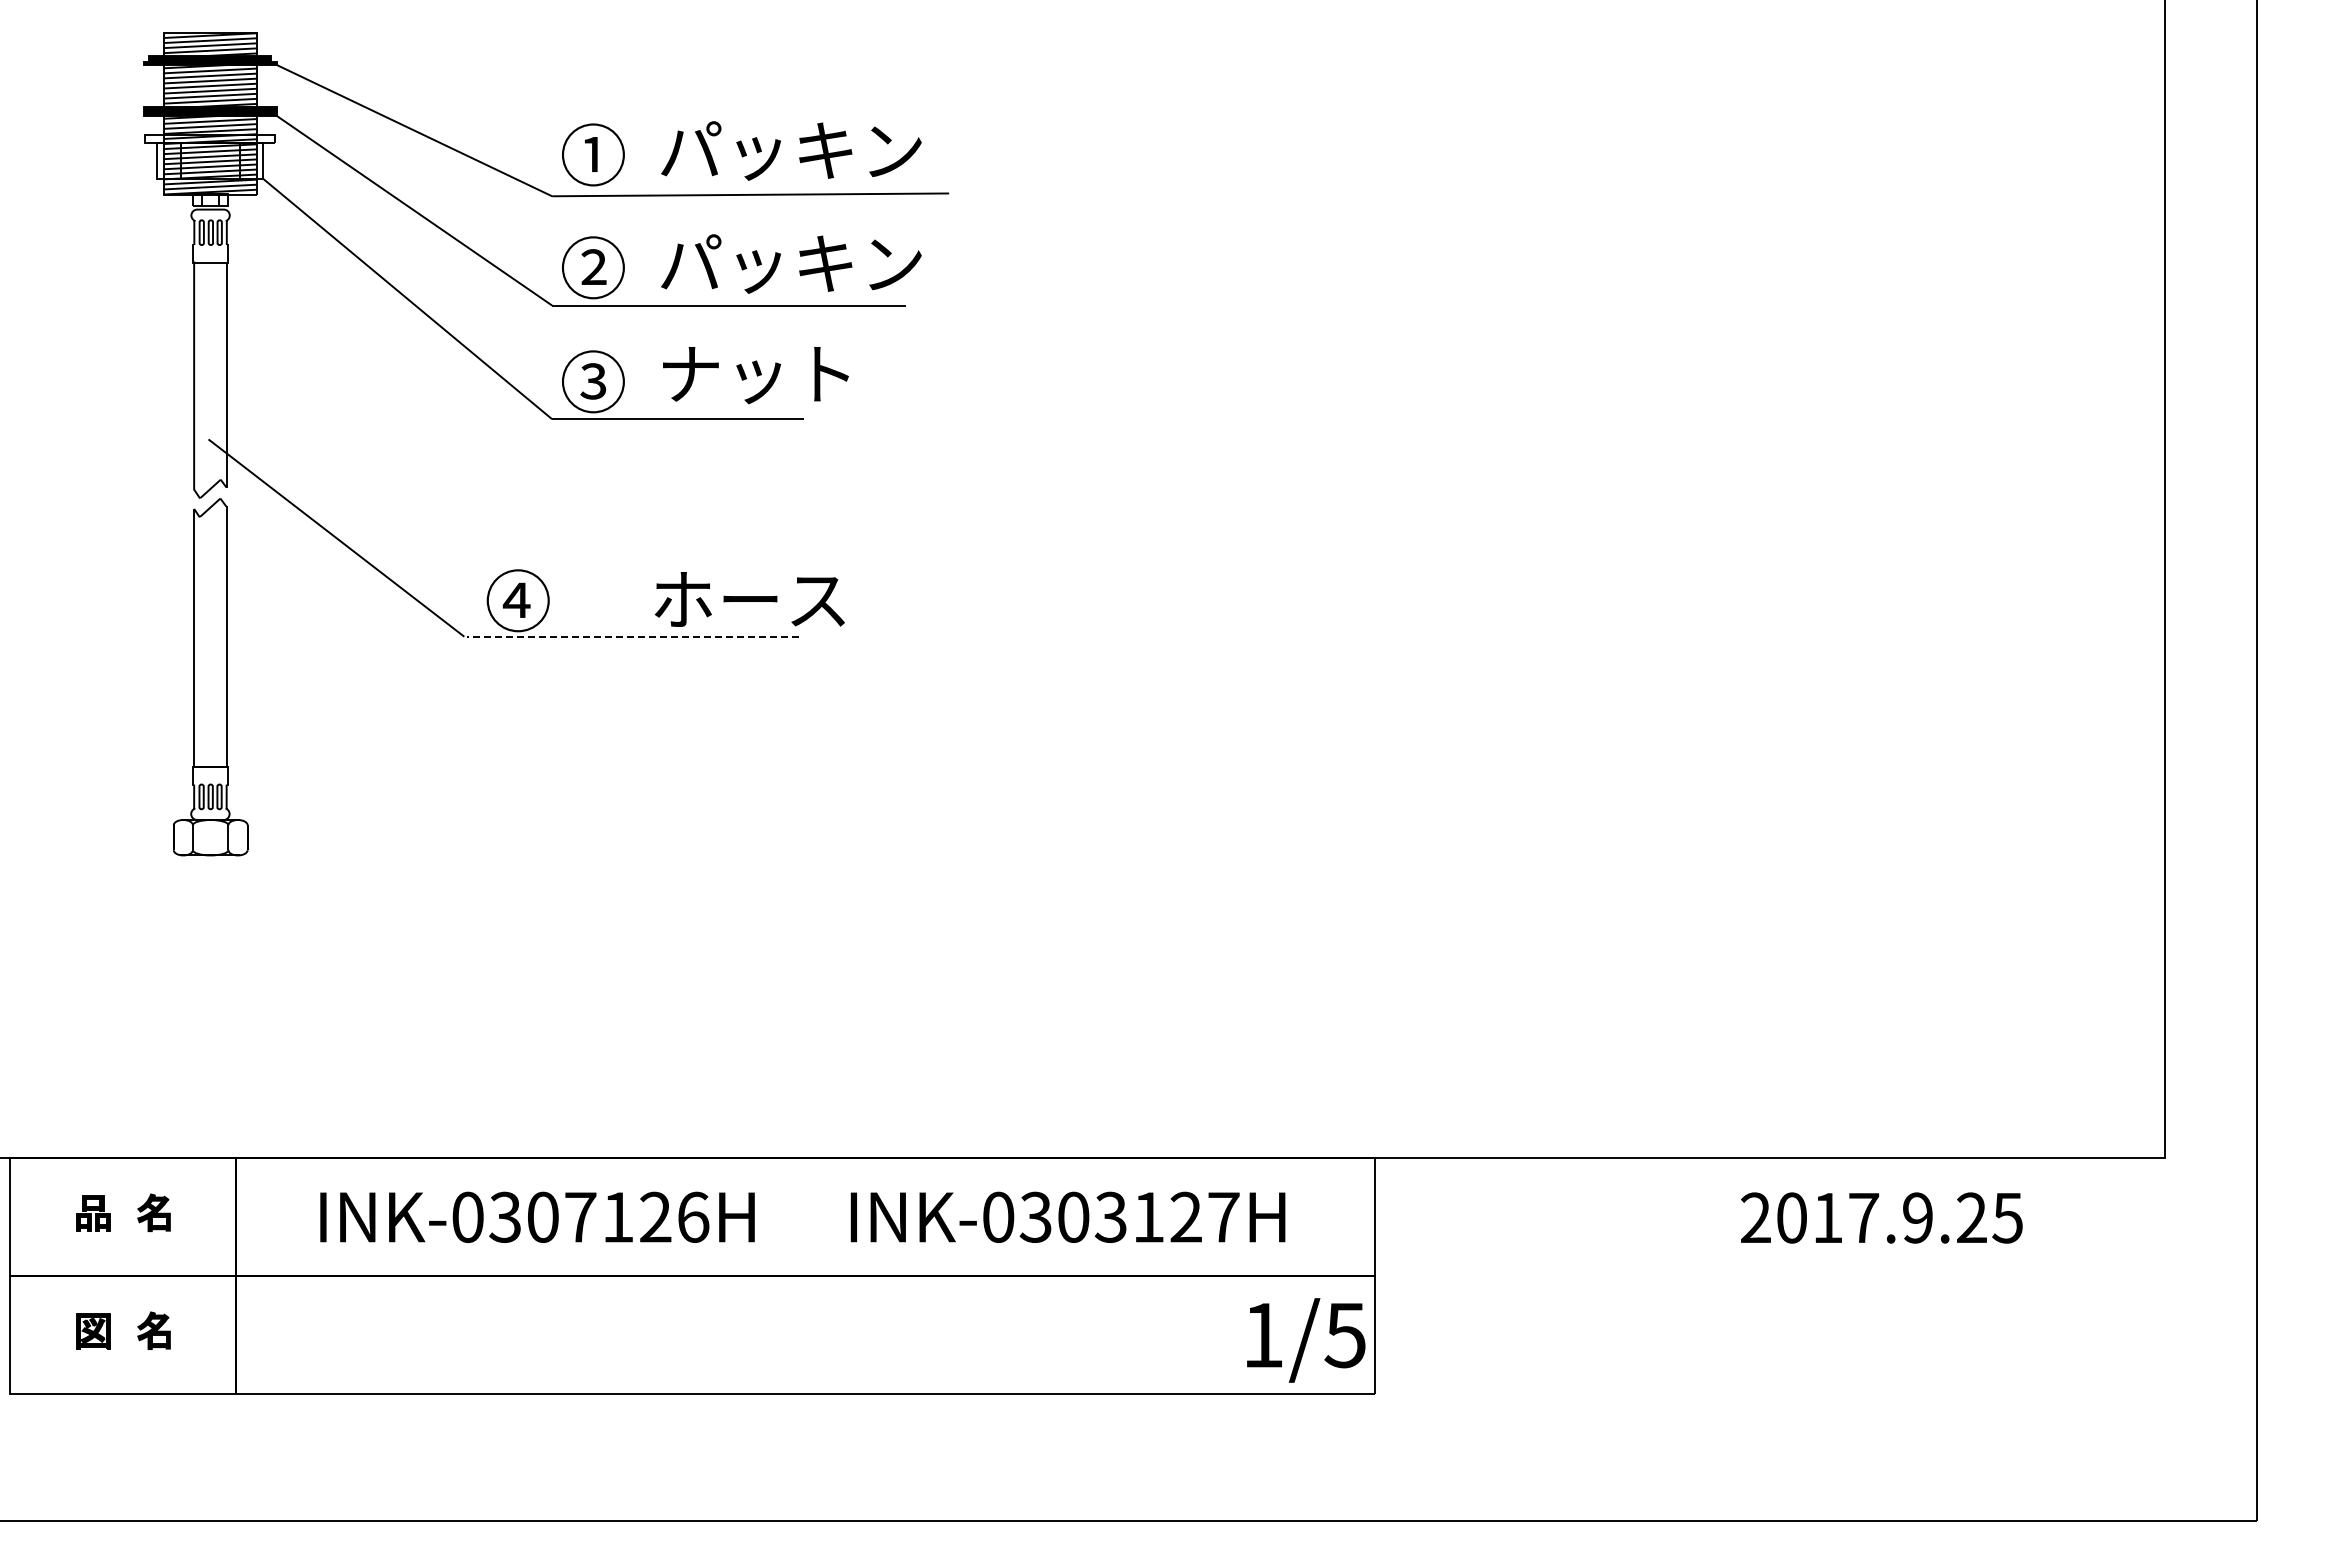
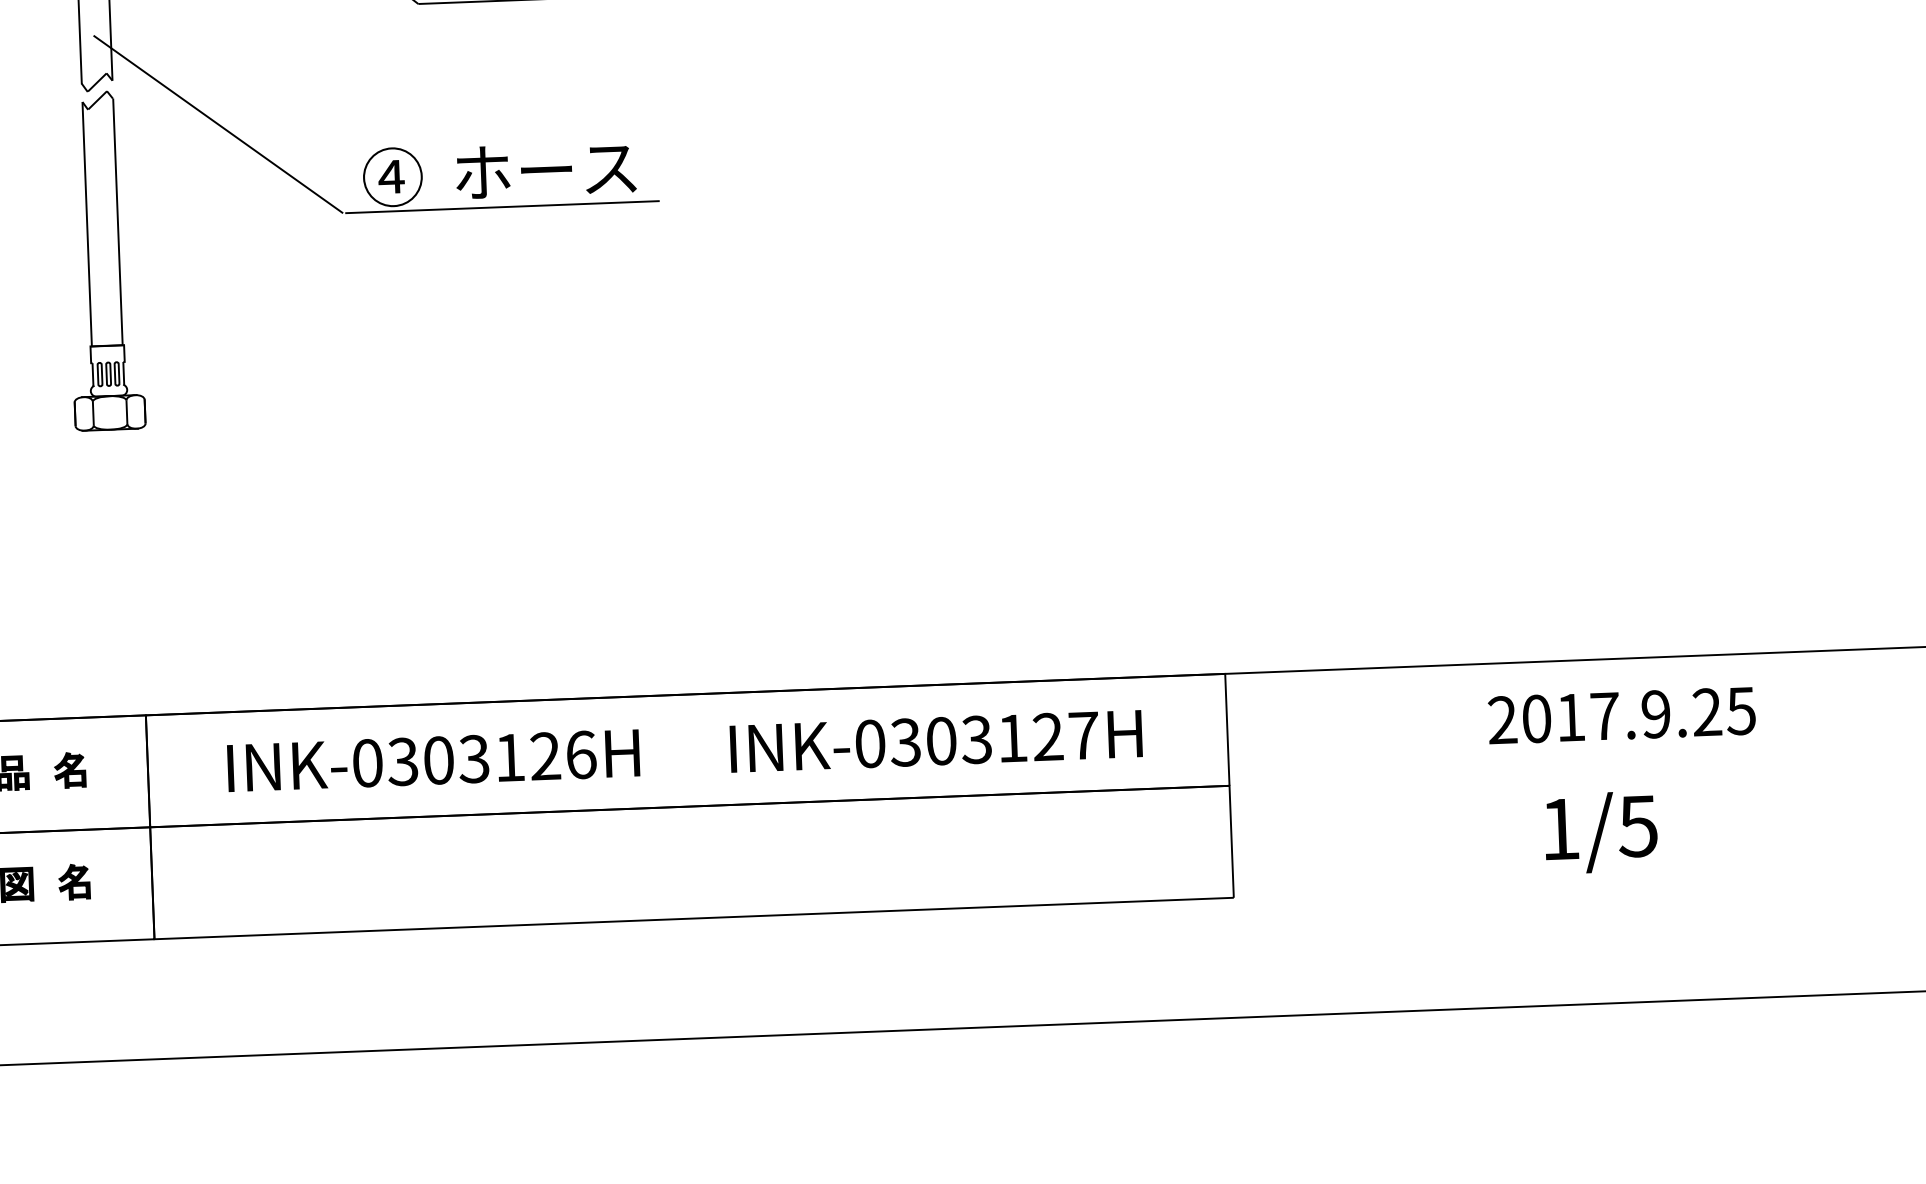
text: (749, 599) -> (545, 170), moved
line: (632, 636) -> (502, 206), dashed -> solid
text: (580, 1216) -> (474, 758), INK-0307126H -> INK-0303126H
text: (1881, 1217) -> (1621, 715), moved
text: (1306, 1340) -> (1601, 832), moved

